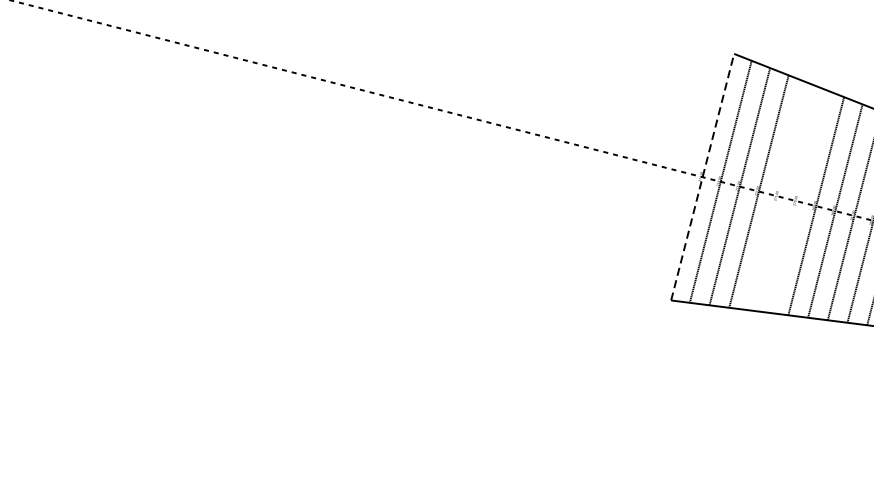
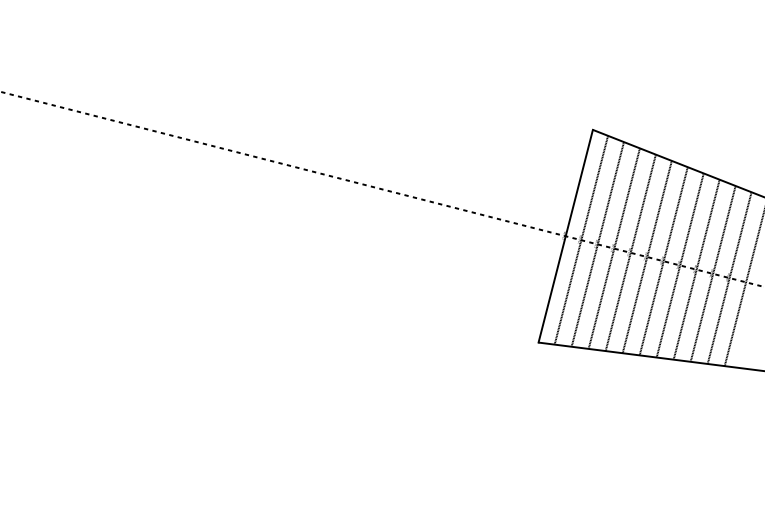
line: (702, 177) -> (565, 236), dashed -> solid
line: (777, 196) -> (630, 252), added
line: (796, 200) -> (646, 256), added

